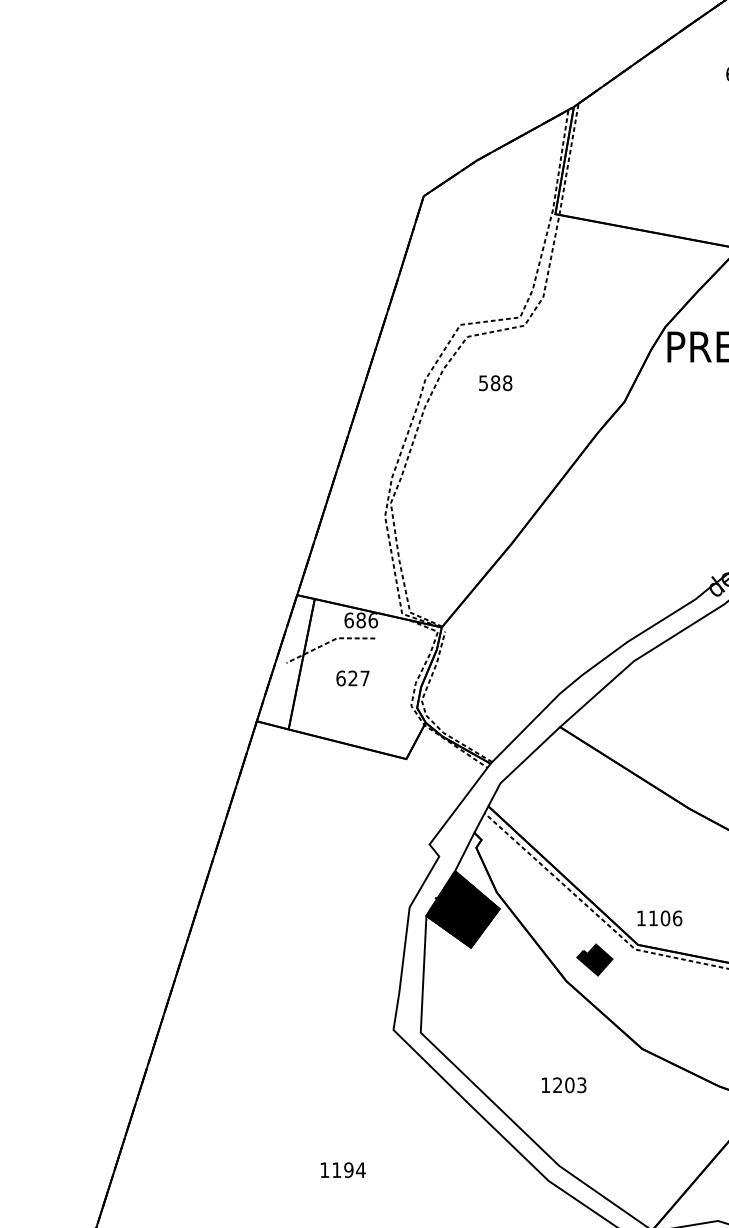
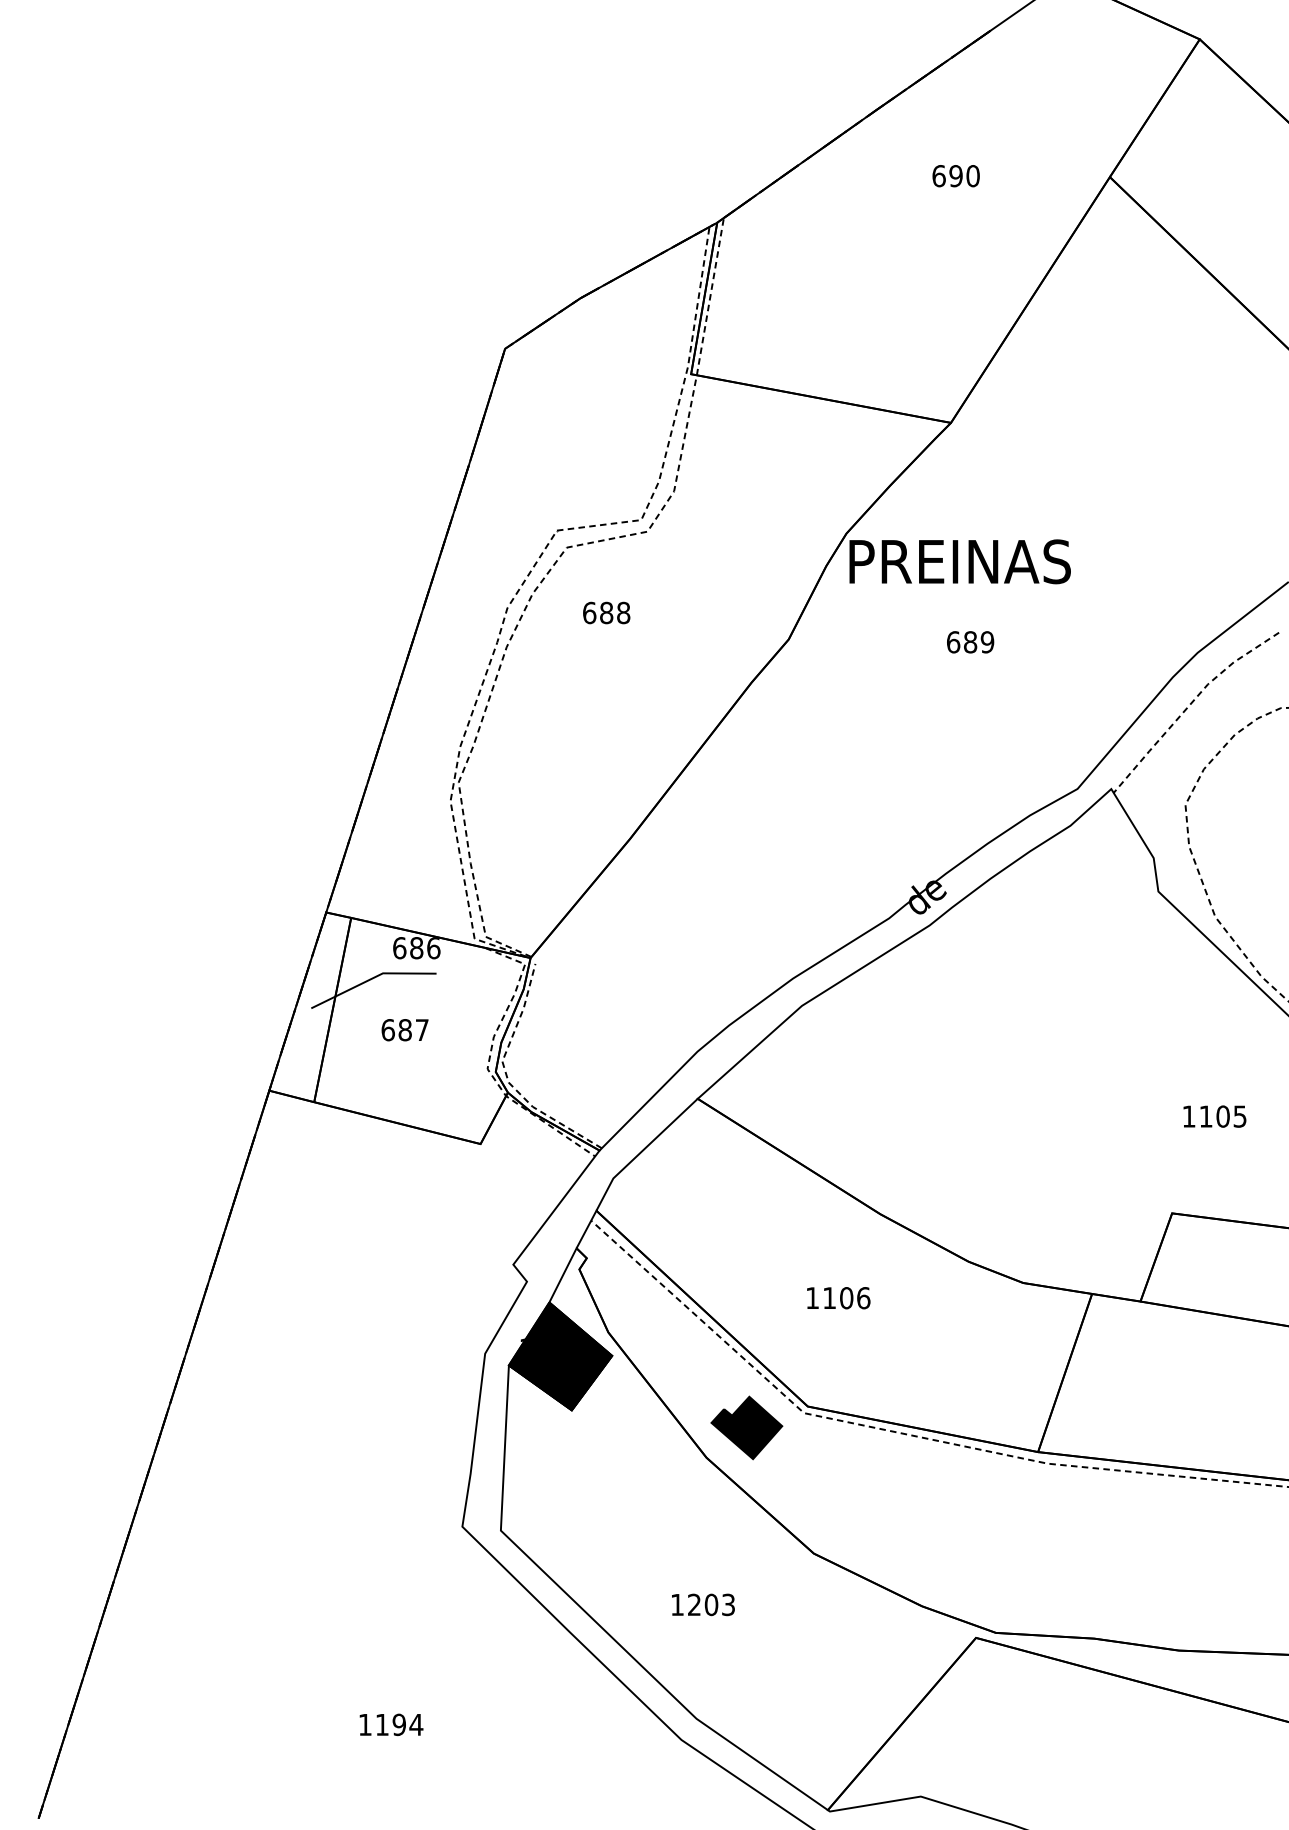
text: (483, 382) -> (589, 612), 588 -> 688
line: (329, 642) -> (371, 979), dashed -> solid
text: (352, 678) -> (404, 1030), 627 -> 687
text: (659, 918) -> (838, 1298), moved
part: (594, 959) -> (746, 1427), size x1.43

